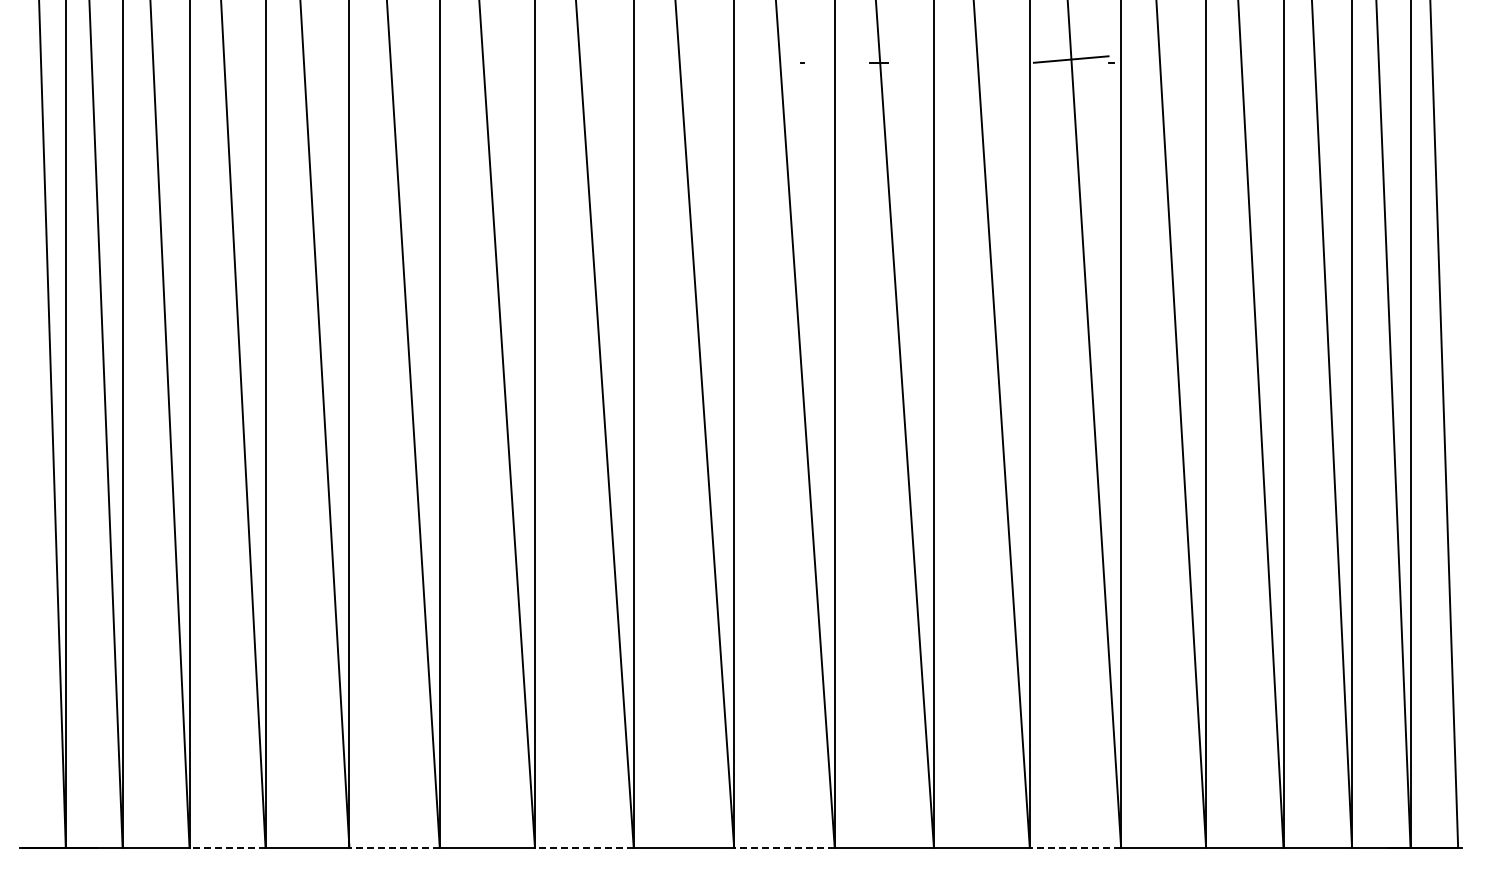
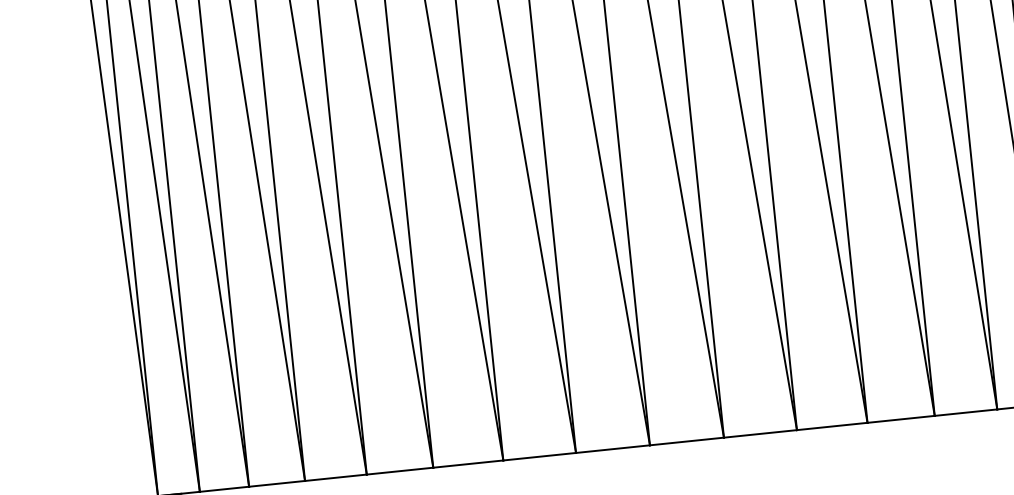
line: (227, 847) -> (277, 483), dashed -> solid
line: (394, 847) -> (399, 470), dashed -> solid
line: (583, 847) -> (539, 456), dashed -> solid
line: (783, 847) -> (686, 441), dashed -> solid
line: (1075, 847) -> (901, 419), dashed -> solid

